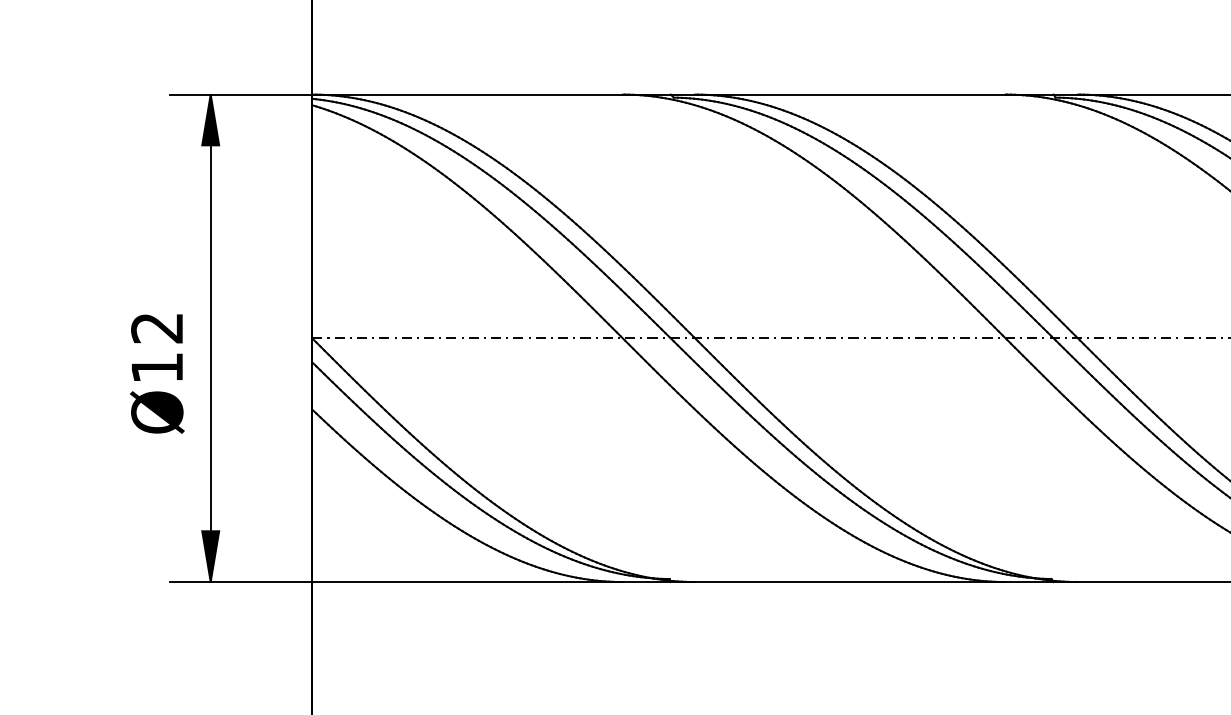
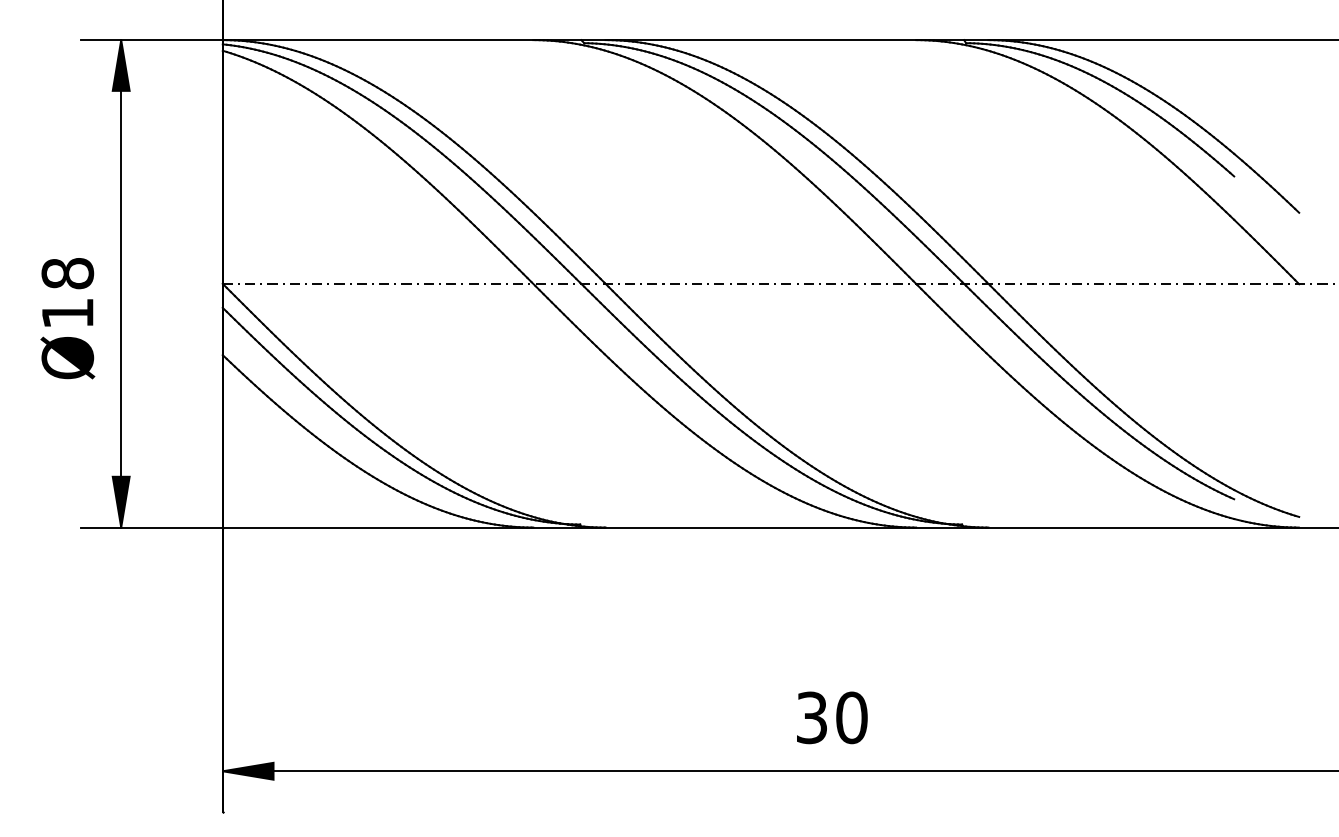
text: (156, 327) -> (67, 273), Ø12 -> Ø18

